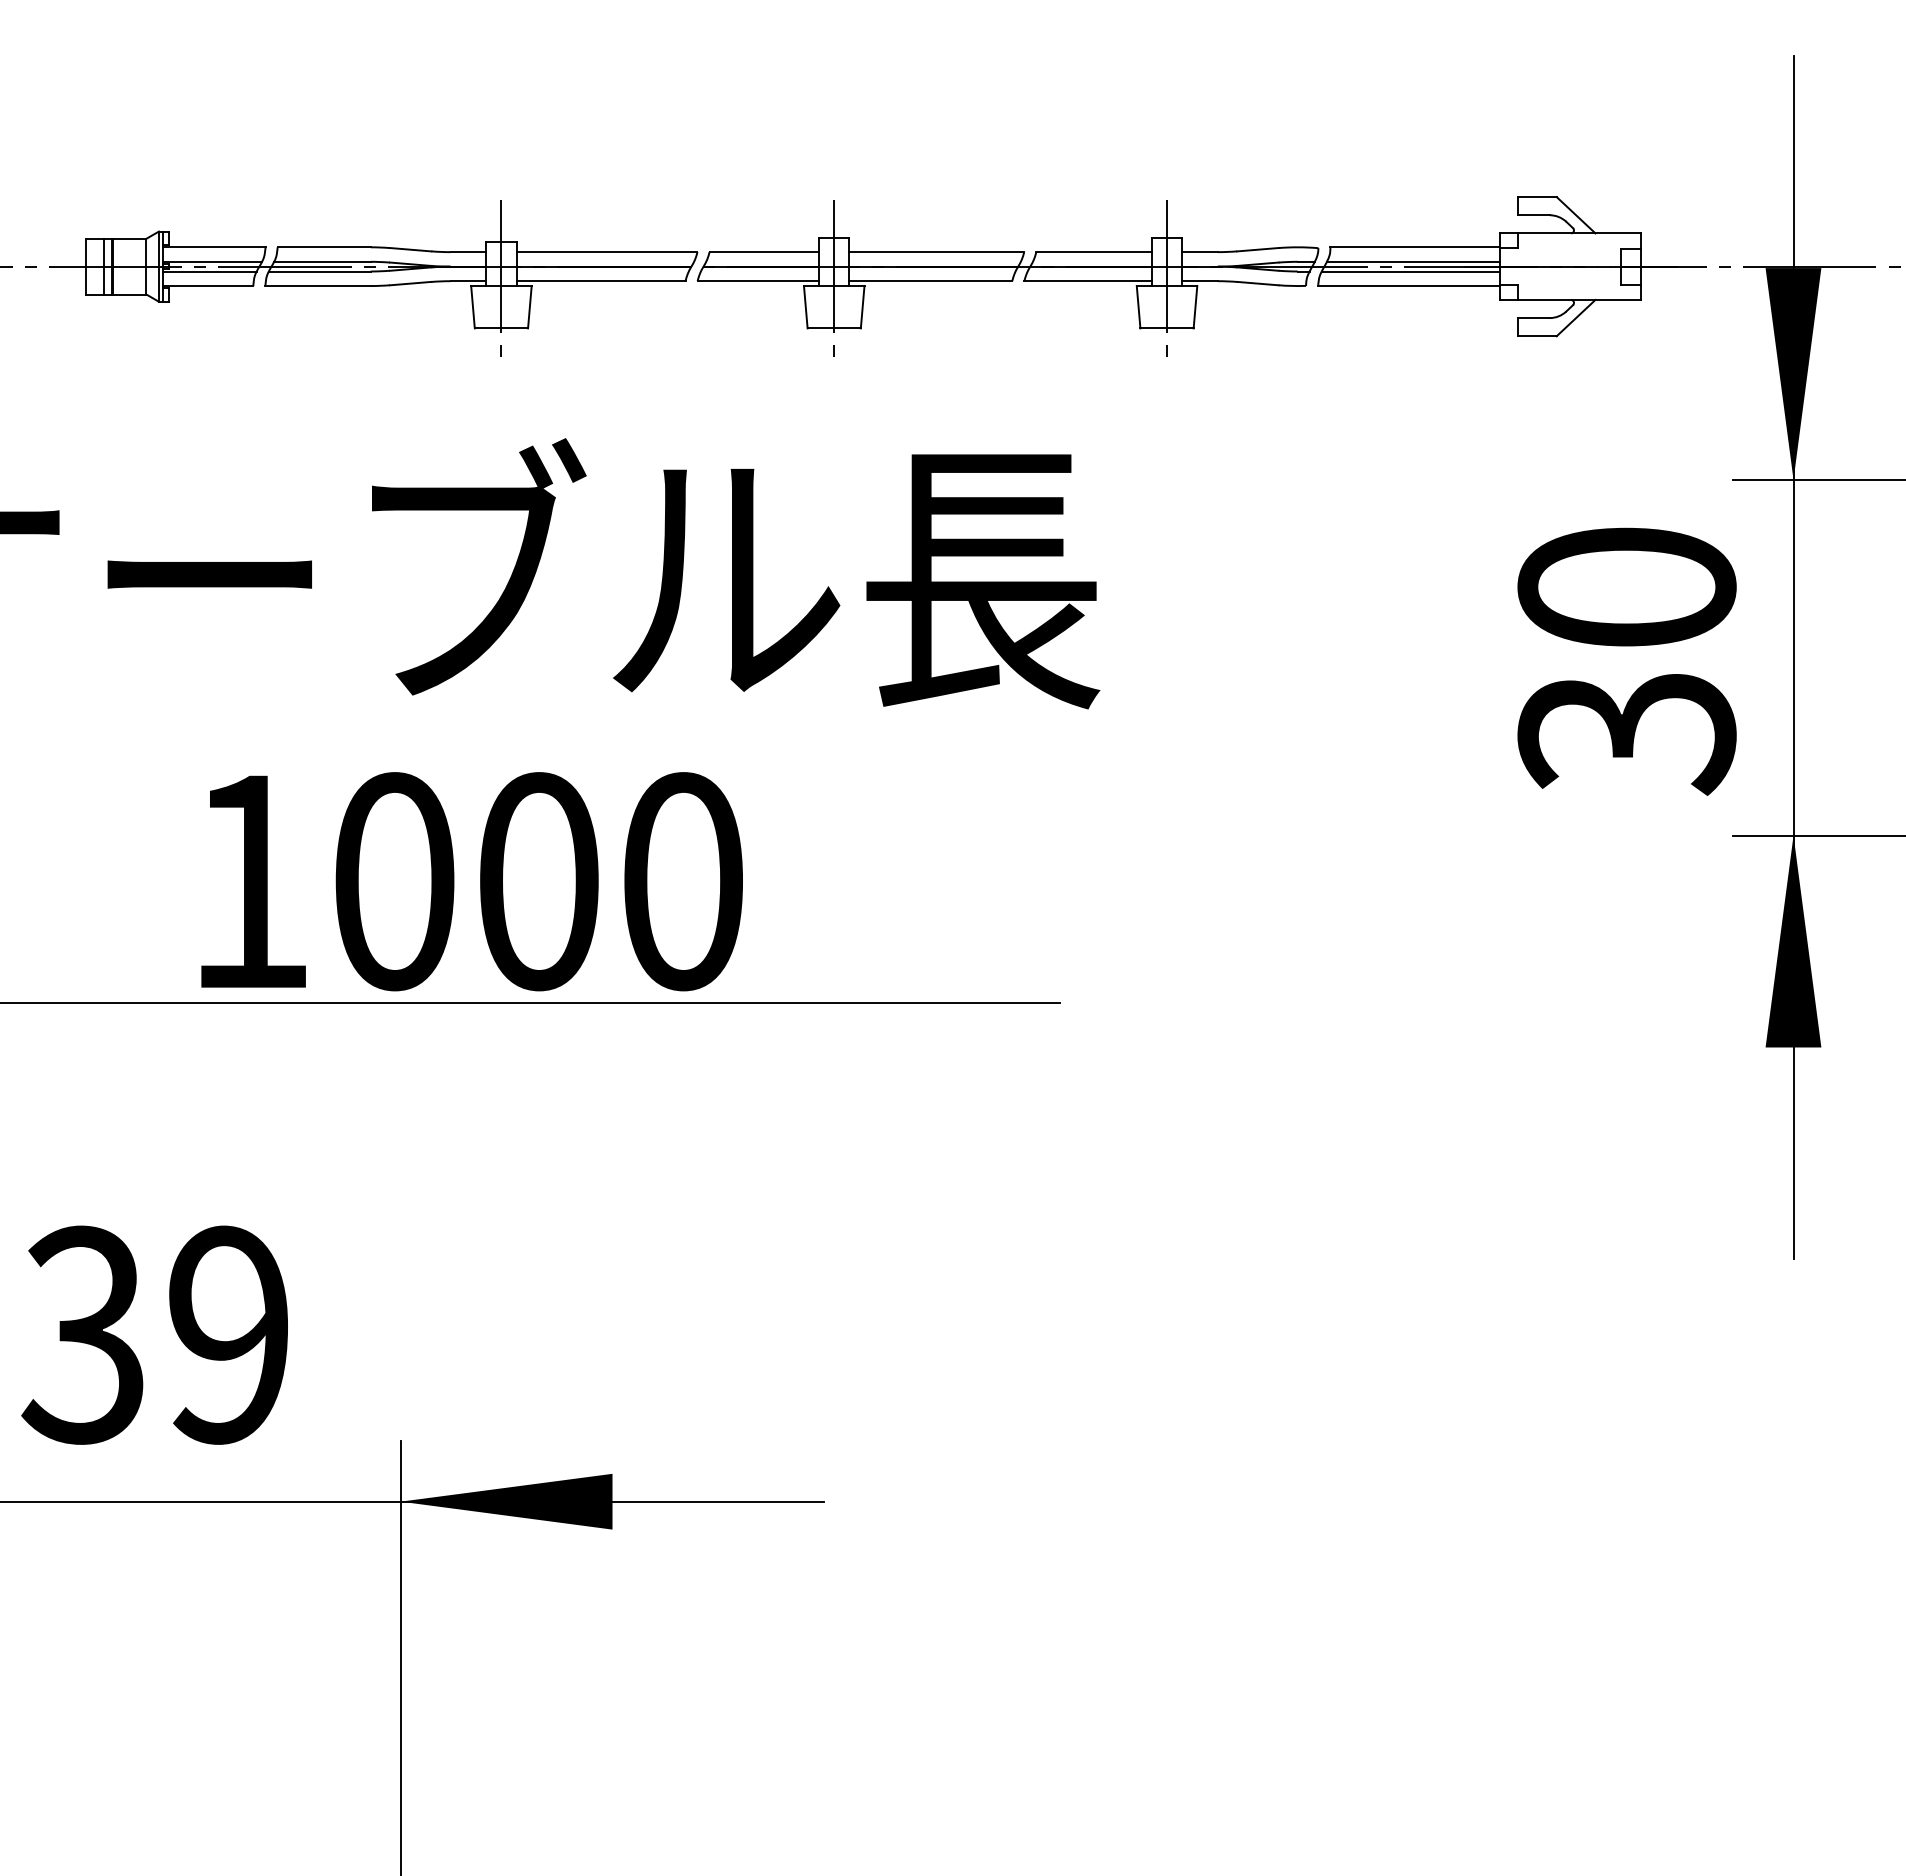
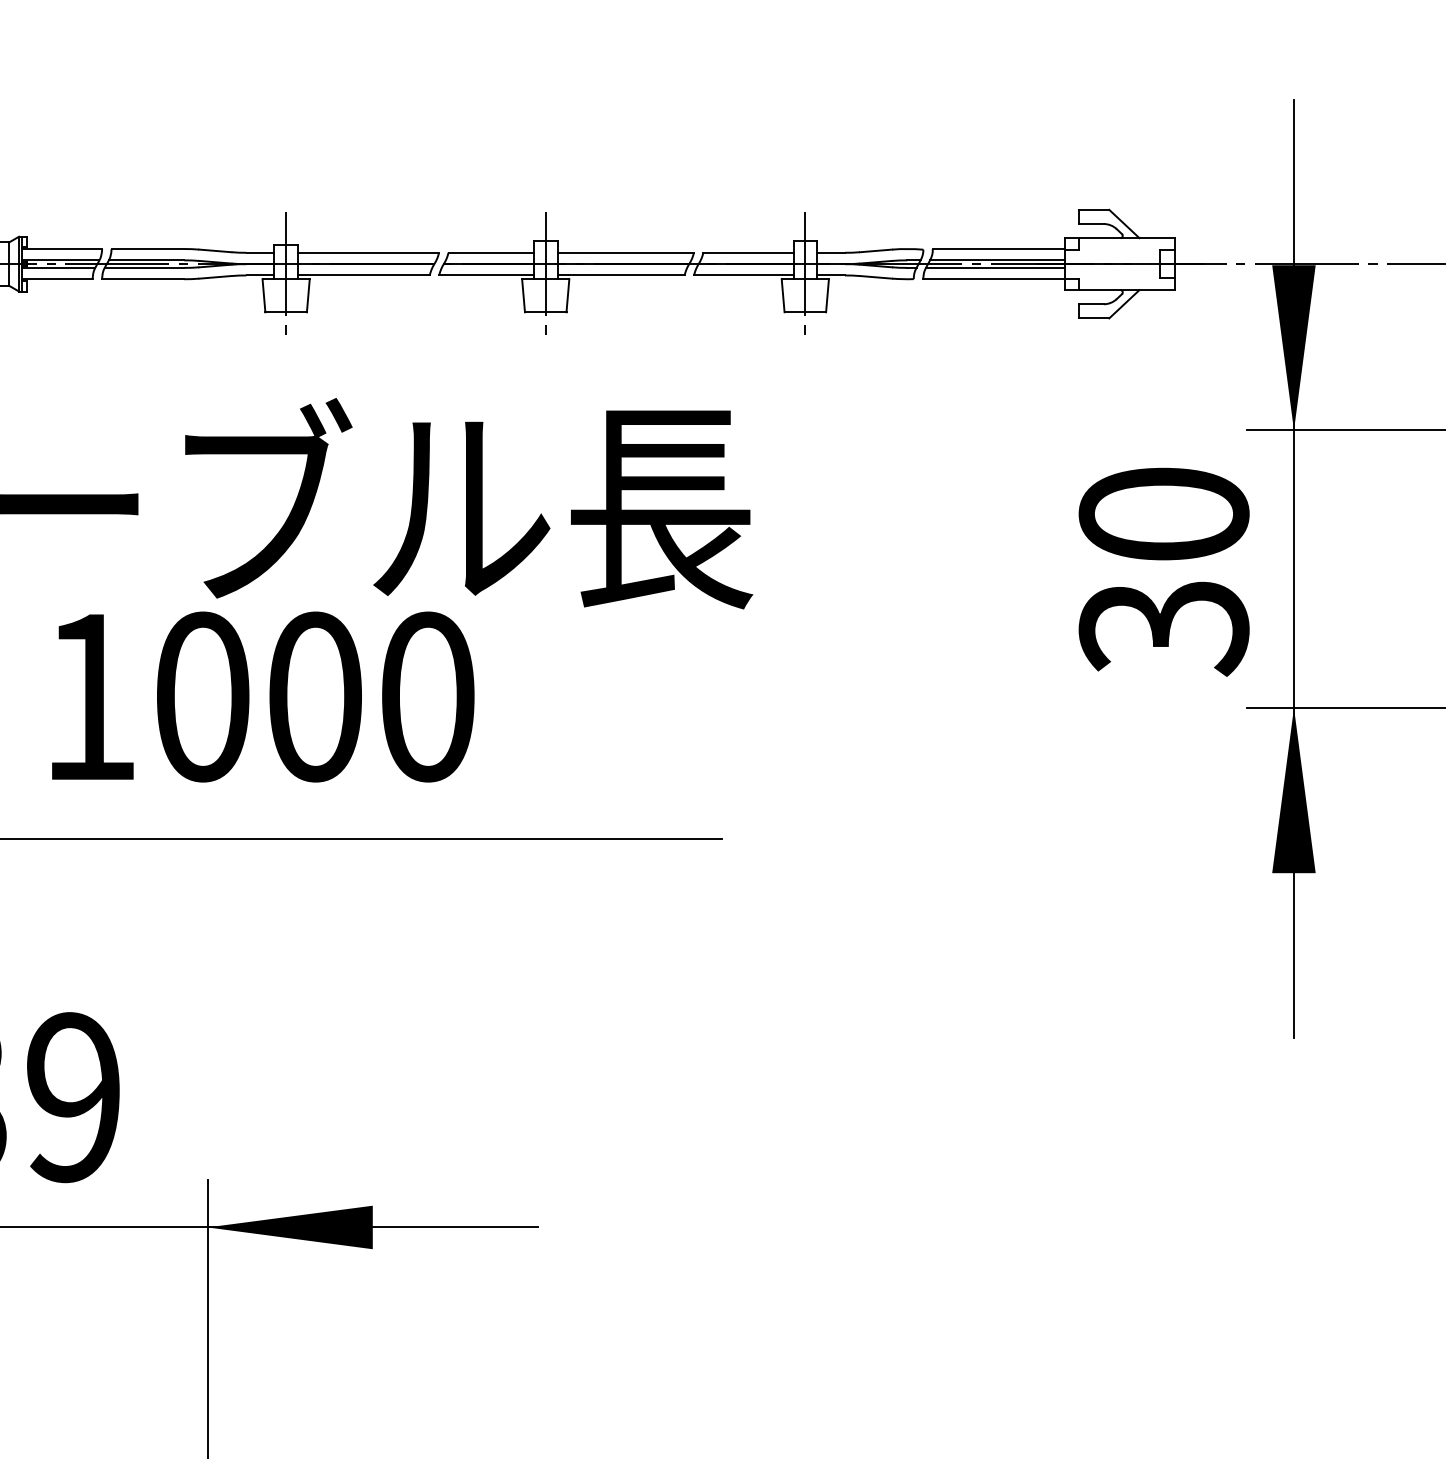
text: (471, 881) -> (262, 696), moved

